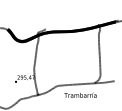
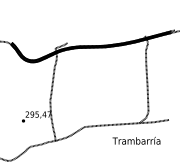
text: (80, 94) -> (136, 139), moved

